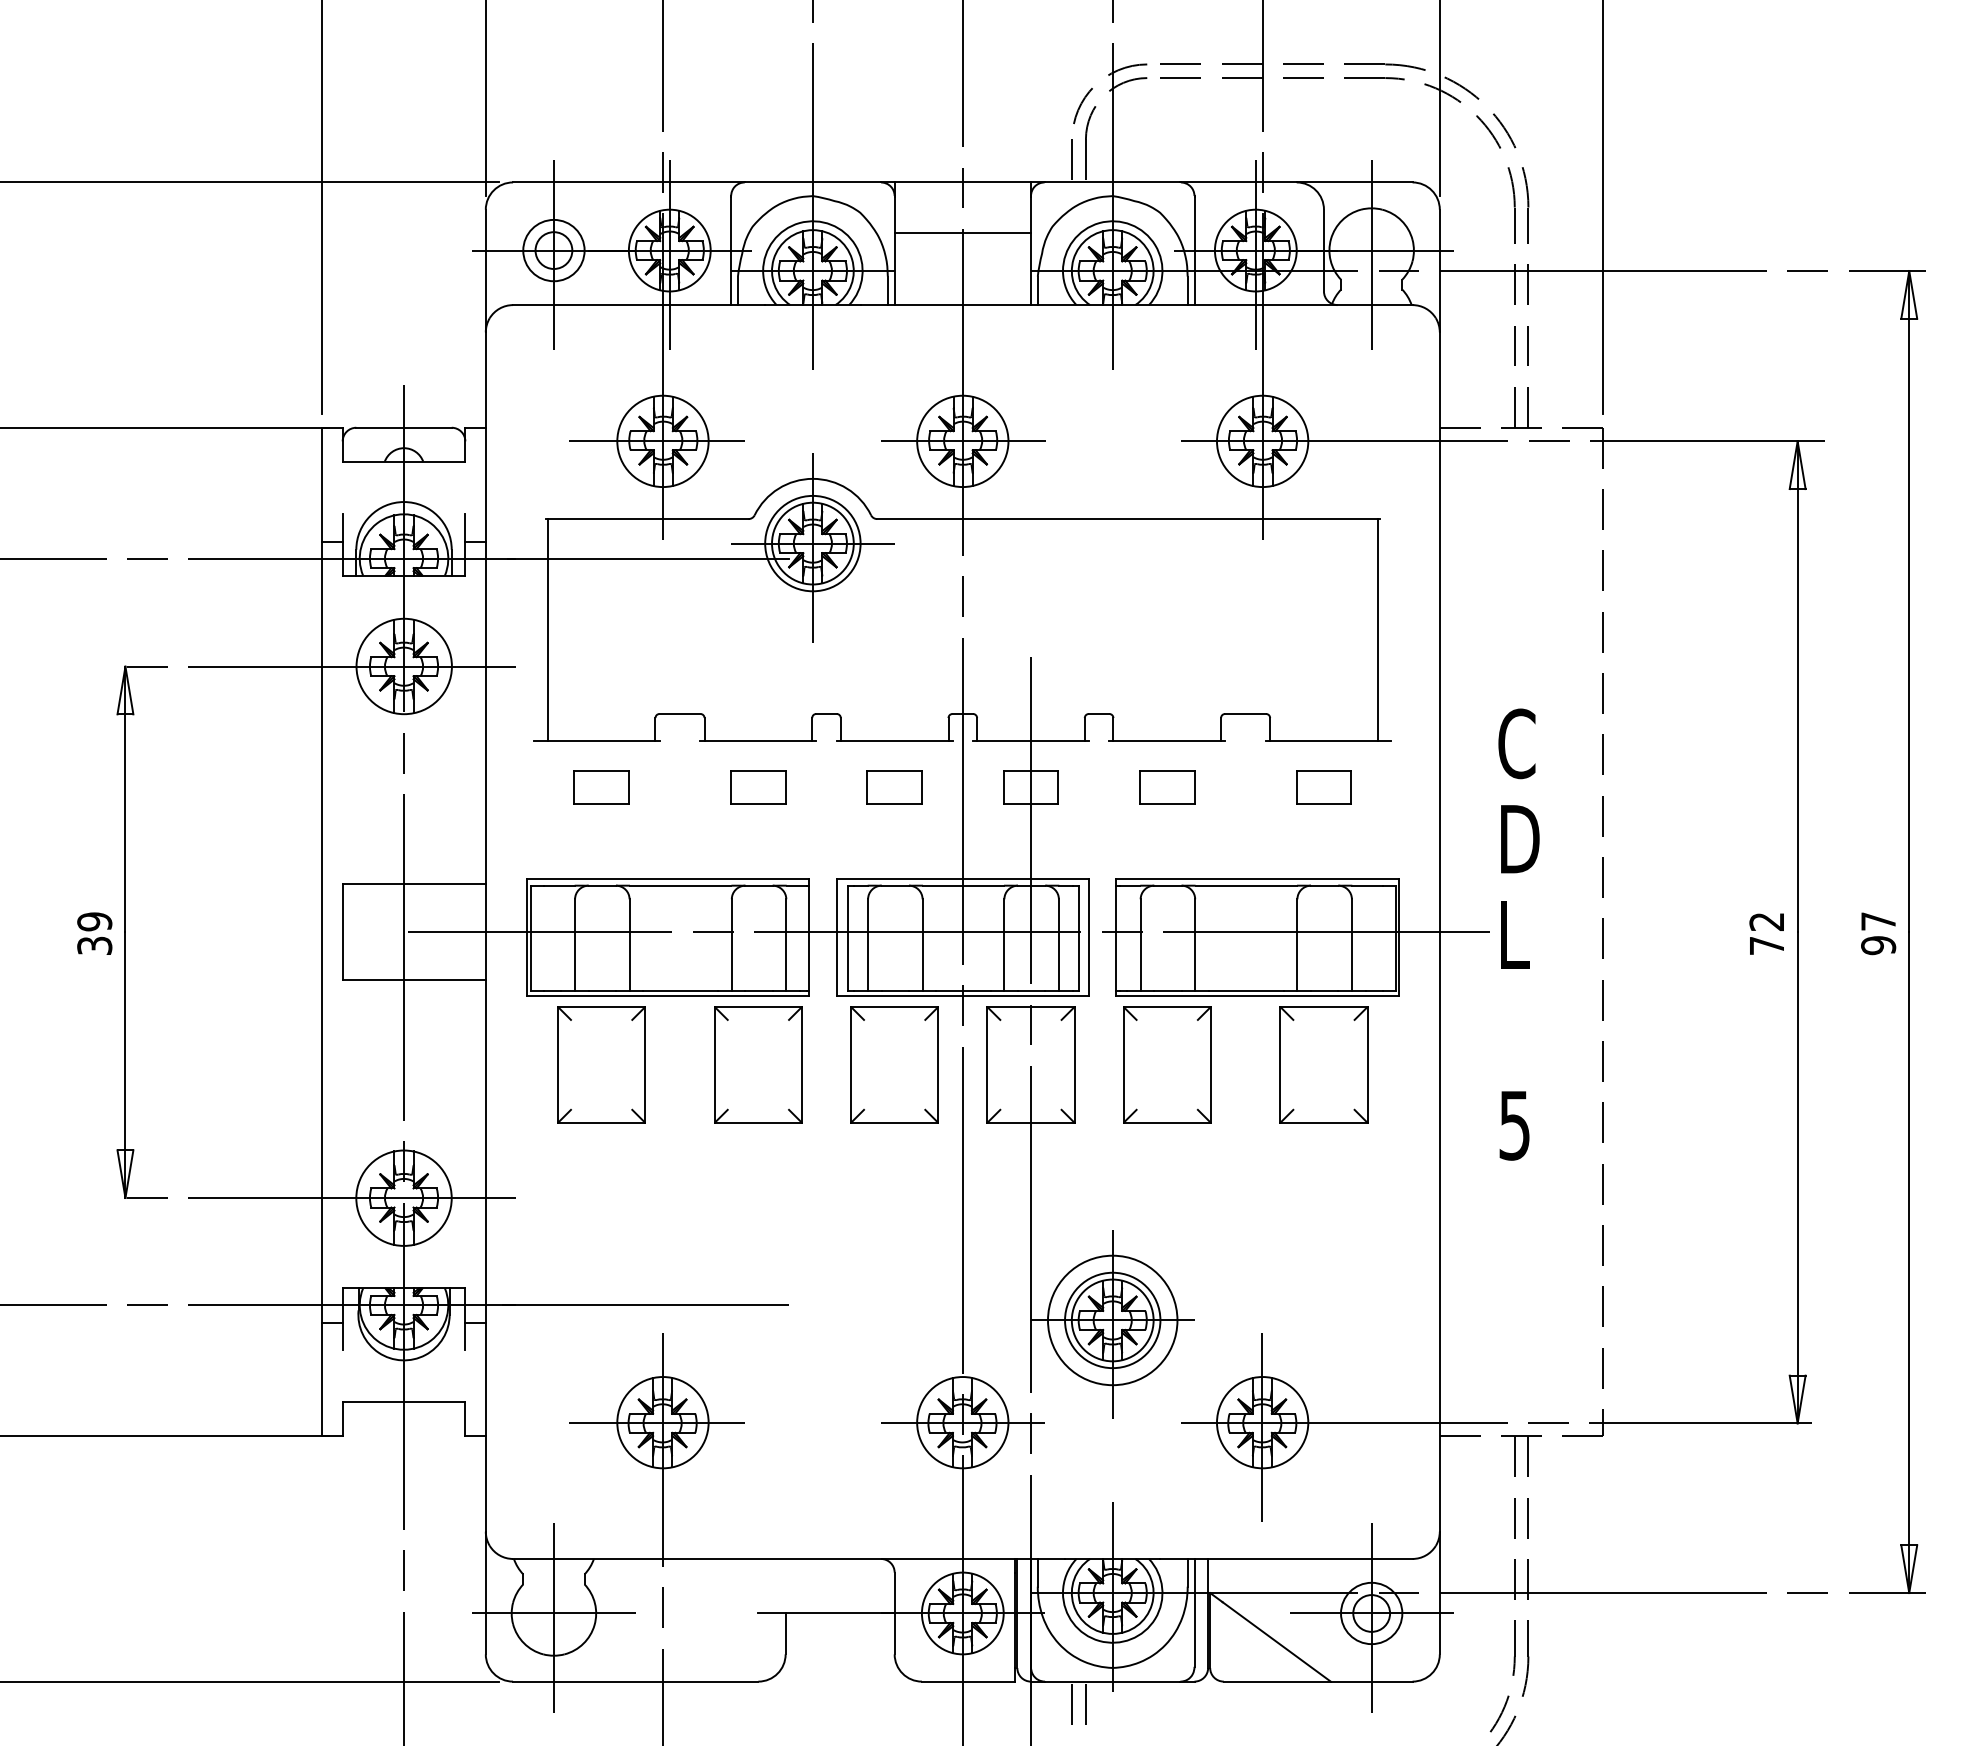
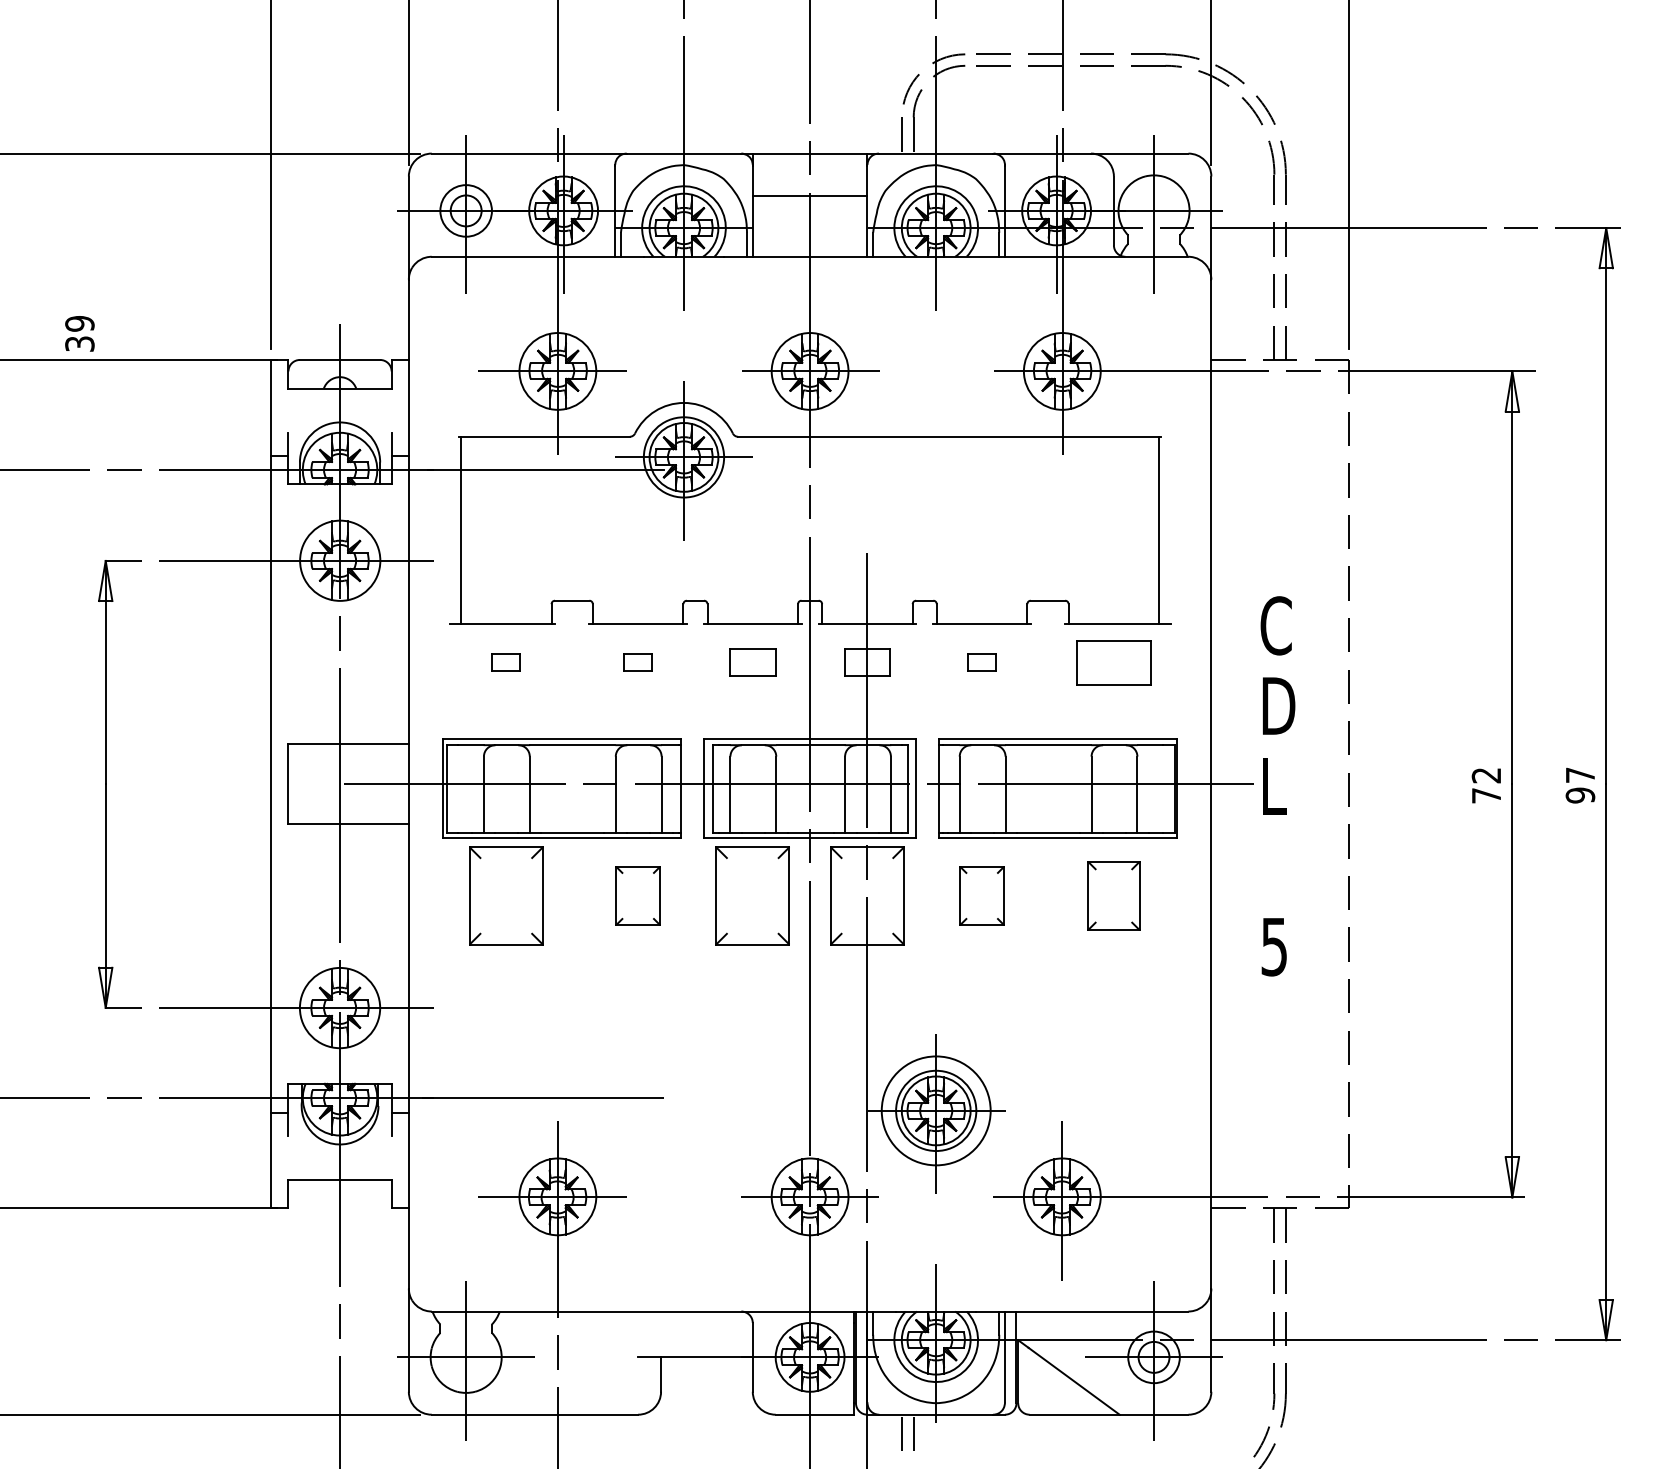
part: (601, 787) -> (506, 662), size x0.6
part: (758, 787) -> (638, 662), size x0.6
part: (1167, 787) -> (982, 662), size x0.6
part: (1323, 787) -> (1113, 662), size x1.6
text: (94, 933) -> (79, 333), moved
part: (758, 1064) -> (638, 895), size x0.6
part: (1167, 1064) -> (982, 895), size x0.6
part: (1323, 1064) -> (1113, 895), size x0.7

